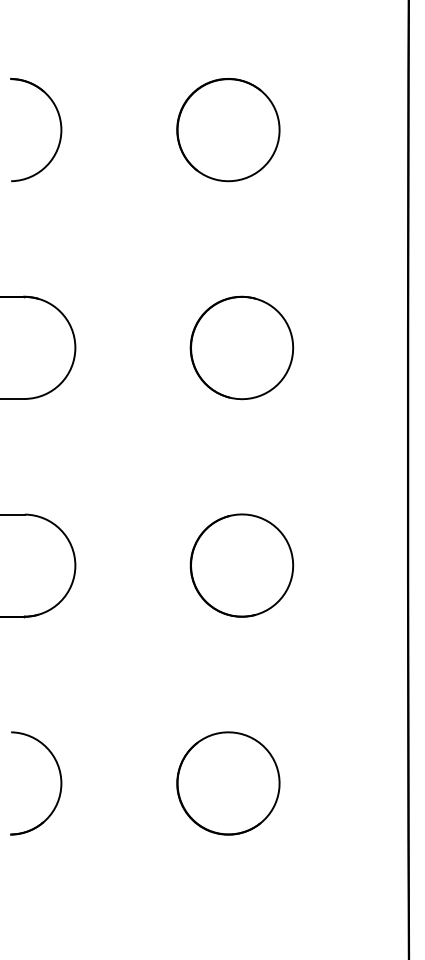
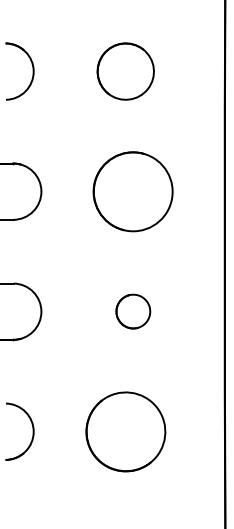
part: (242, 347) -> (133, 191), size x1.4
part: (242, 565) -> (133, 311), size x0.6
part: (227, 782) -> (125, 431), size x1.4

